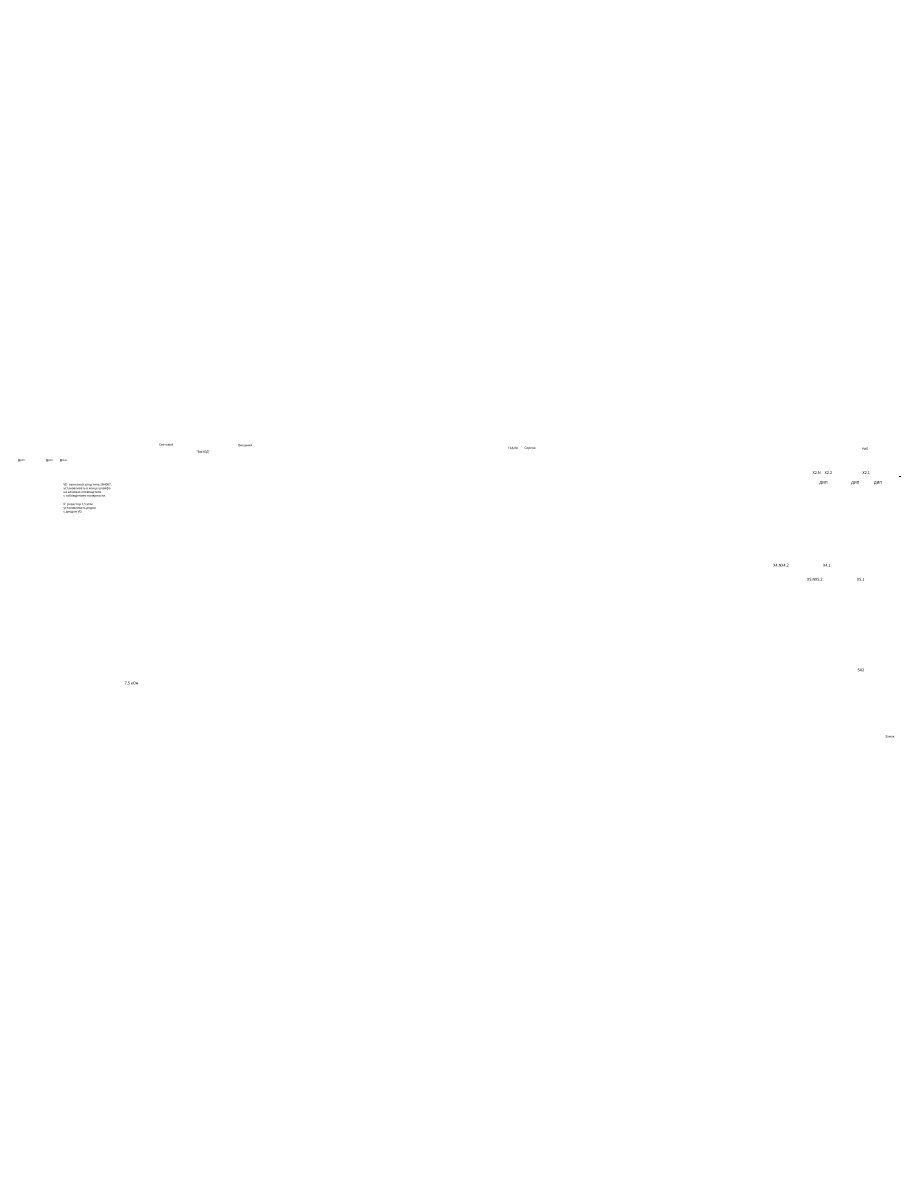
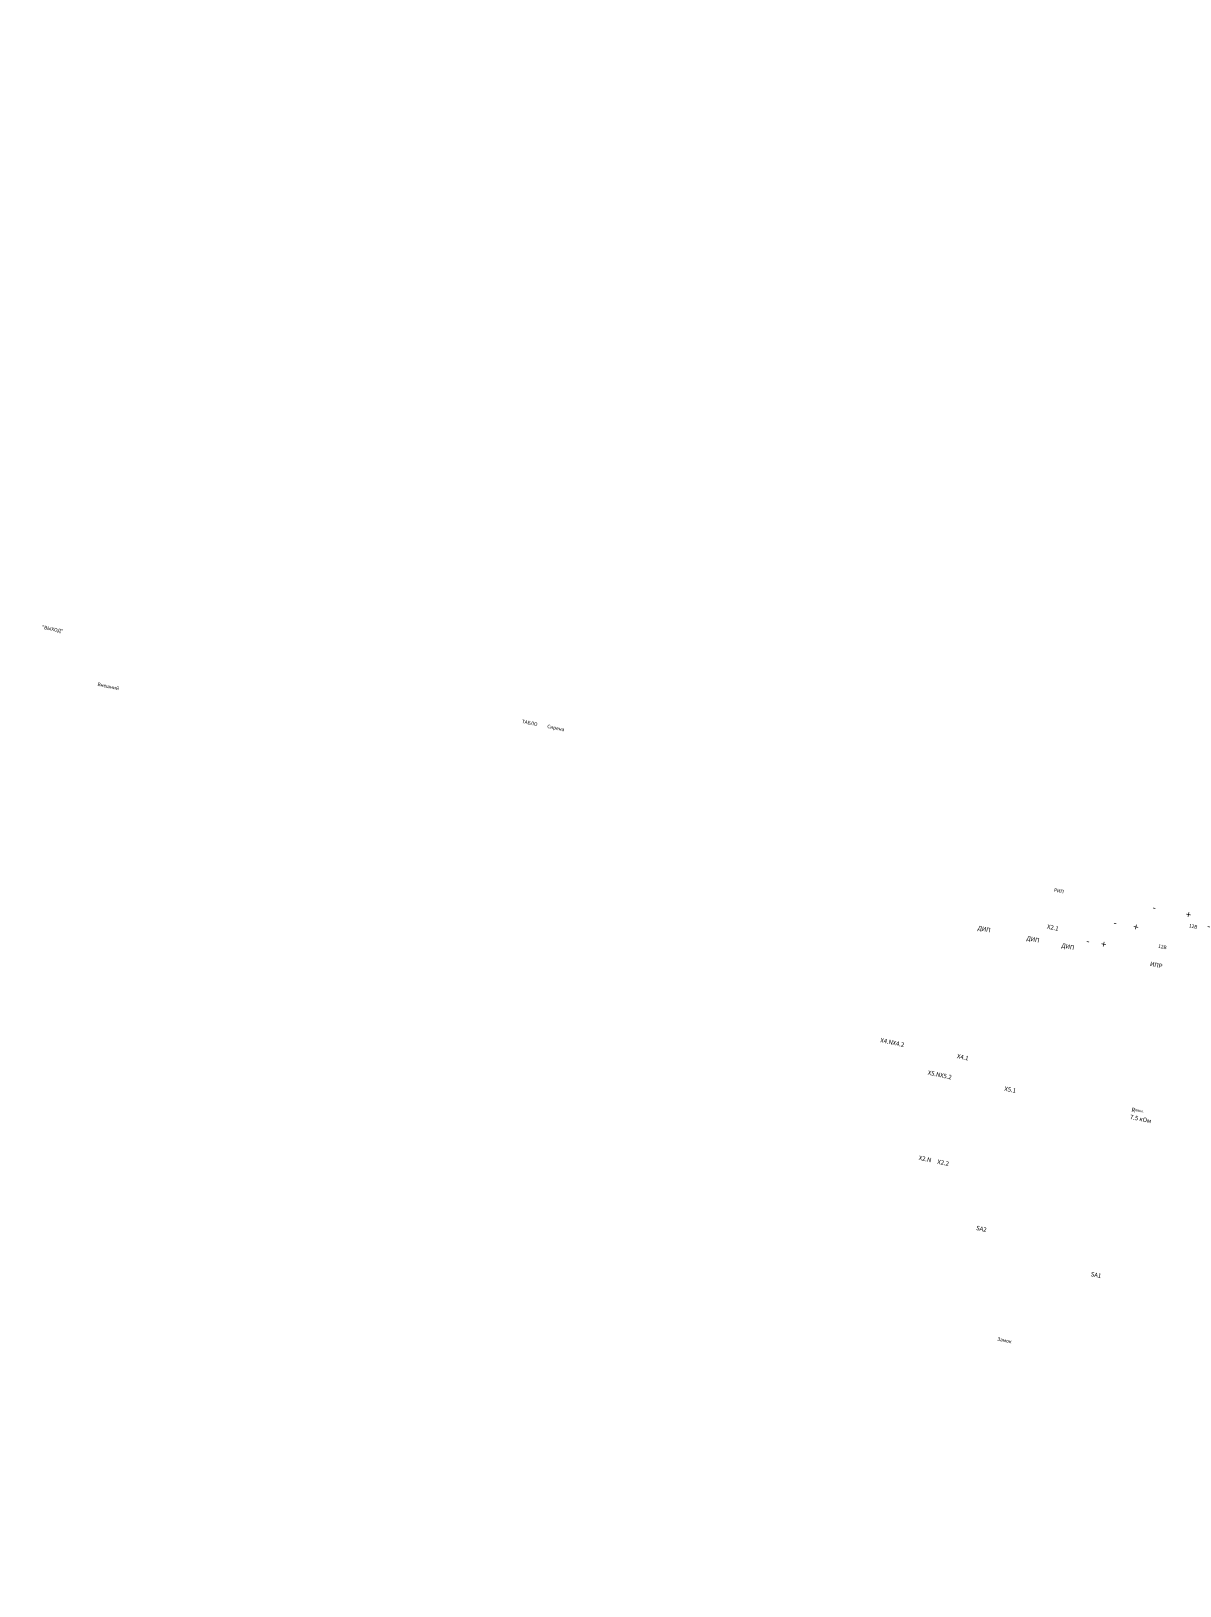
text: (365, 449) -> (302, 677), moved
text: (821, 472) -> (932, 1160), moved

